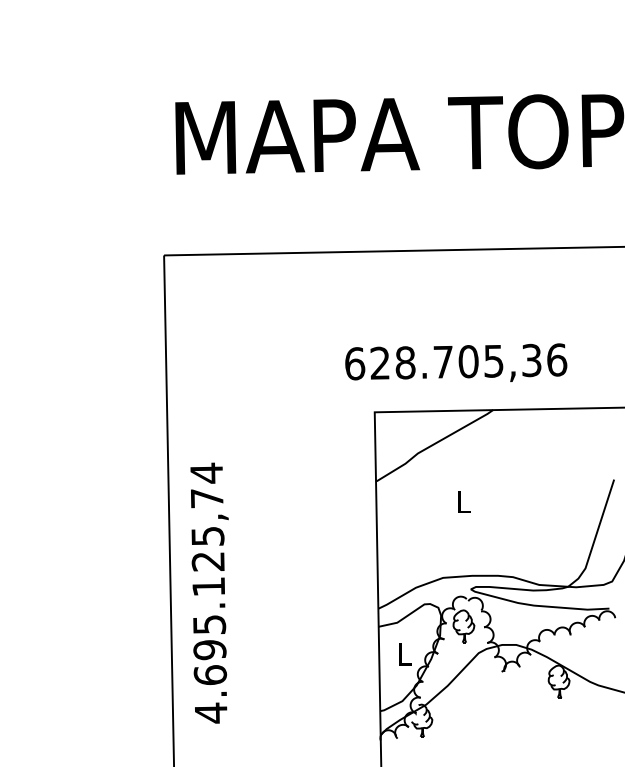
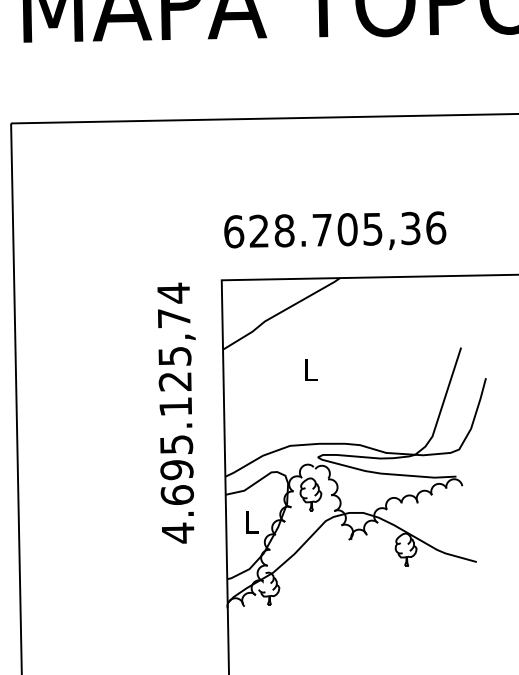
text: (456, 362) -> (335, 230), moved
text: (209, 592) -> (176, 412), moved

